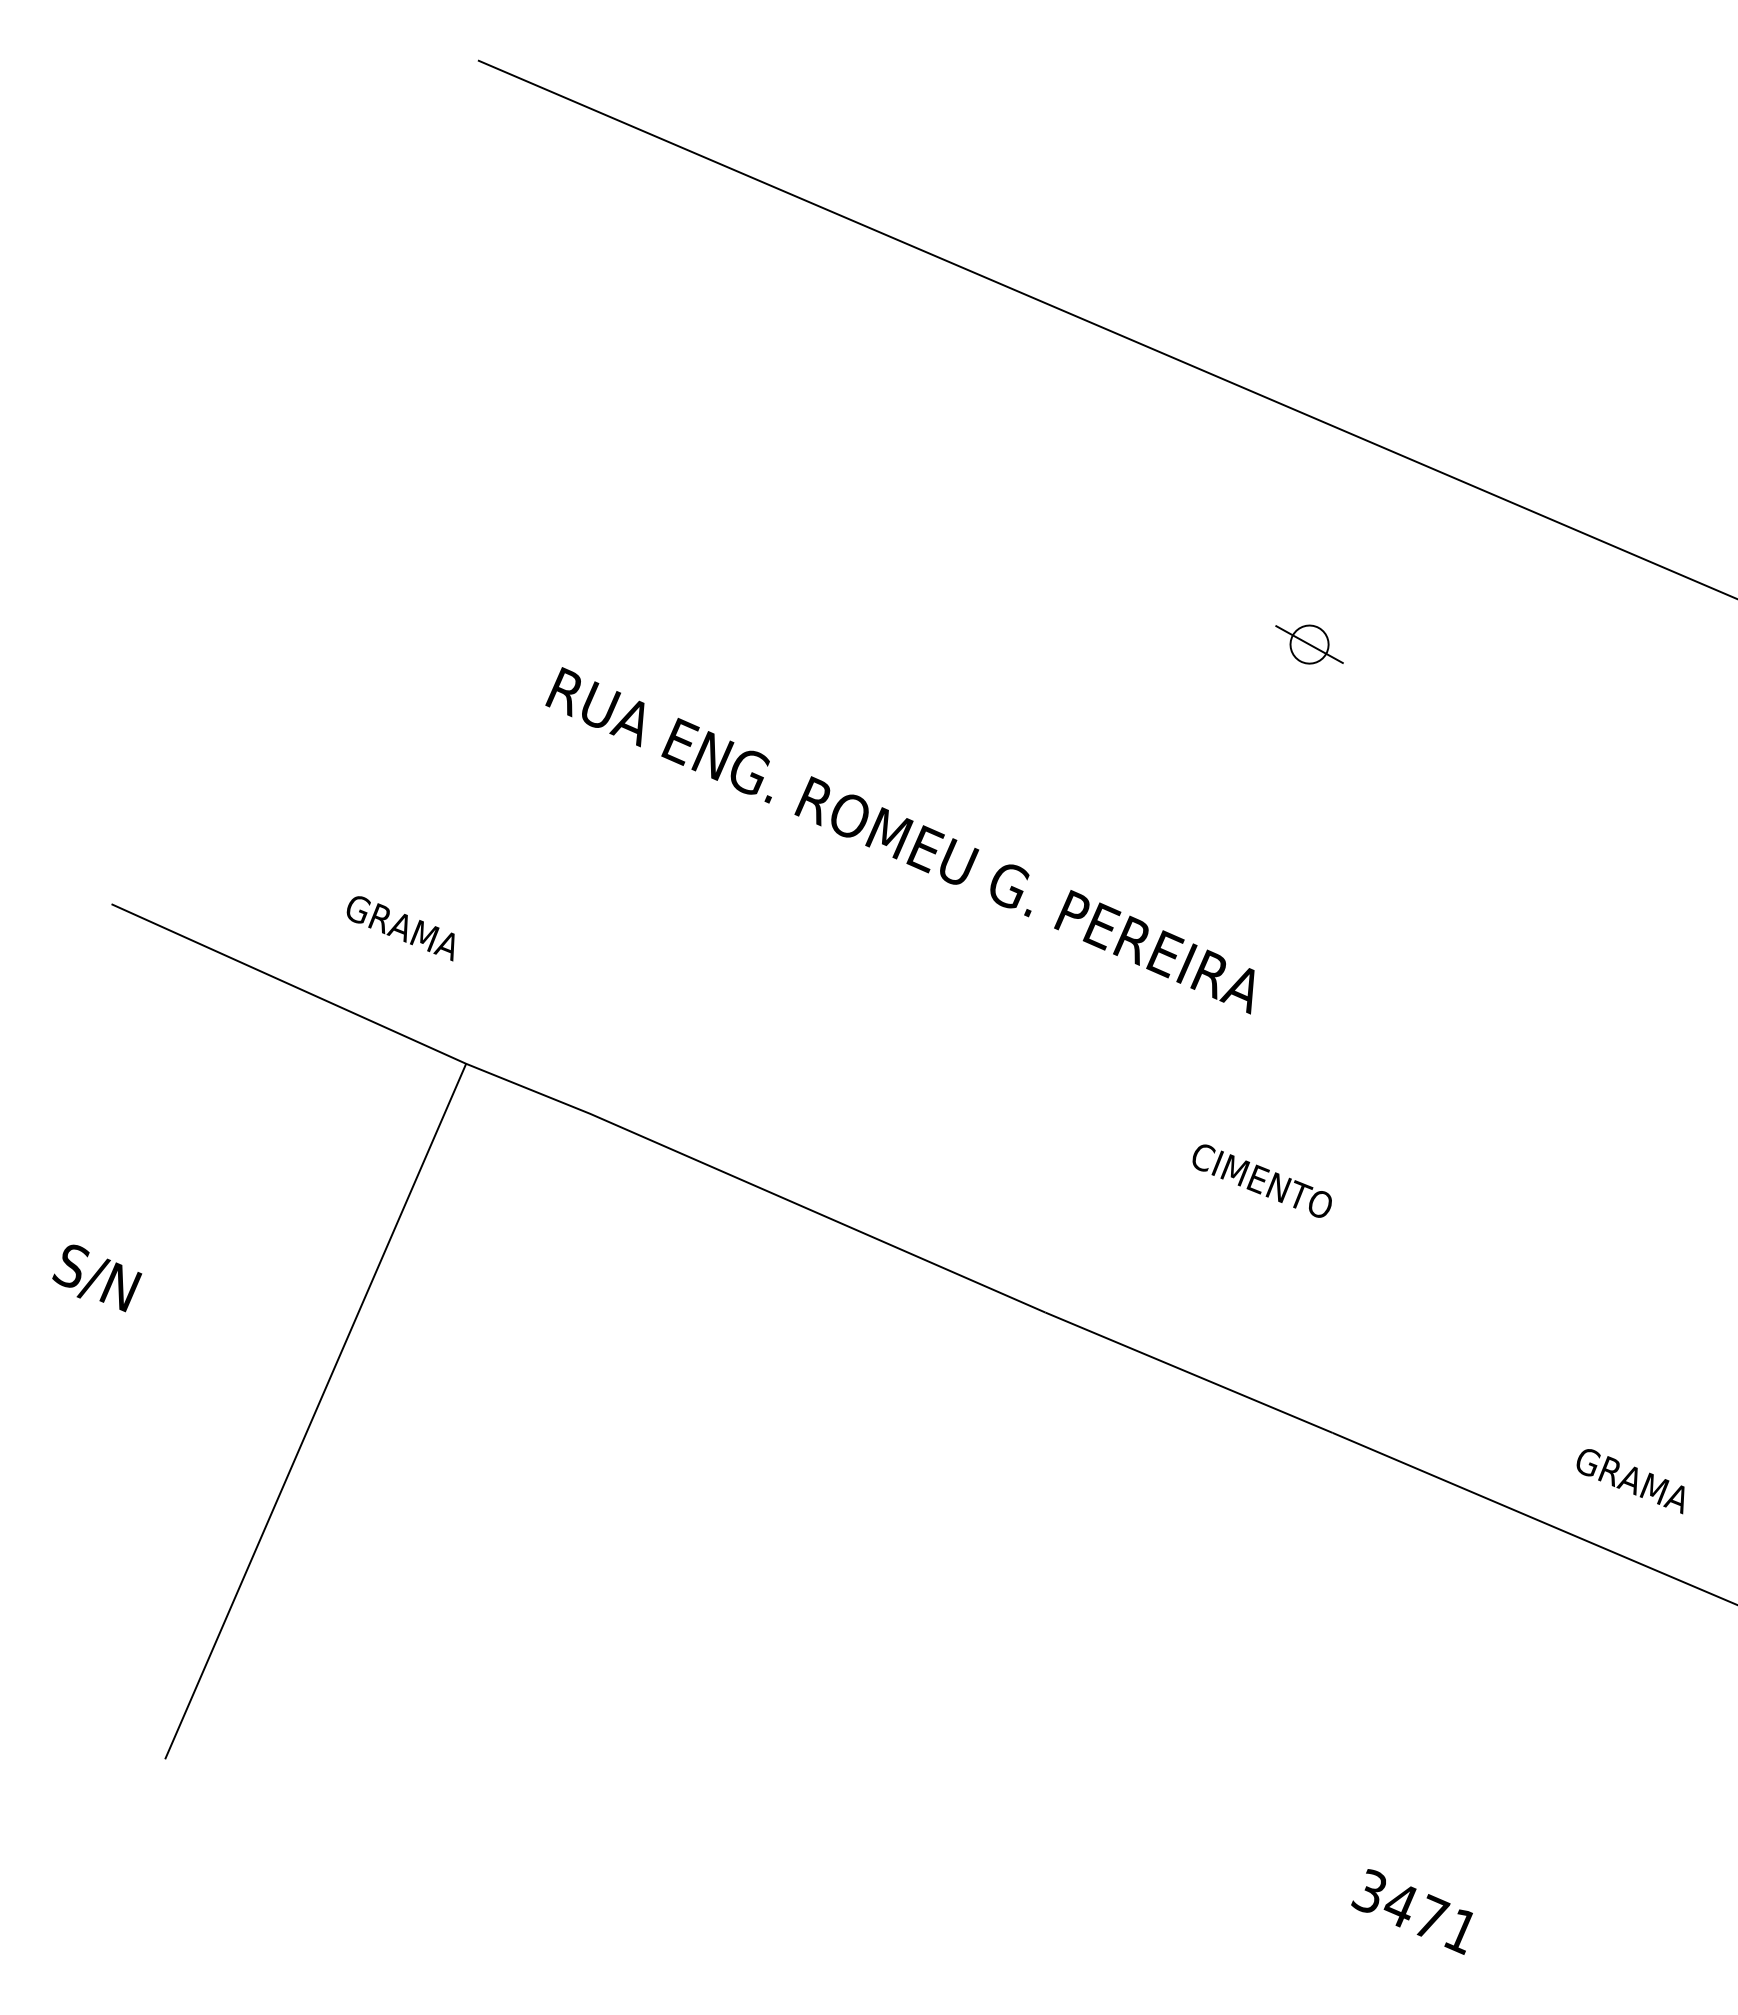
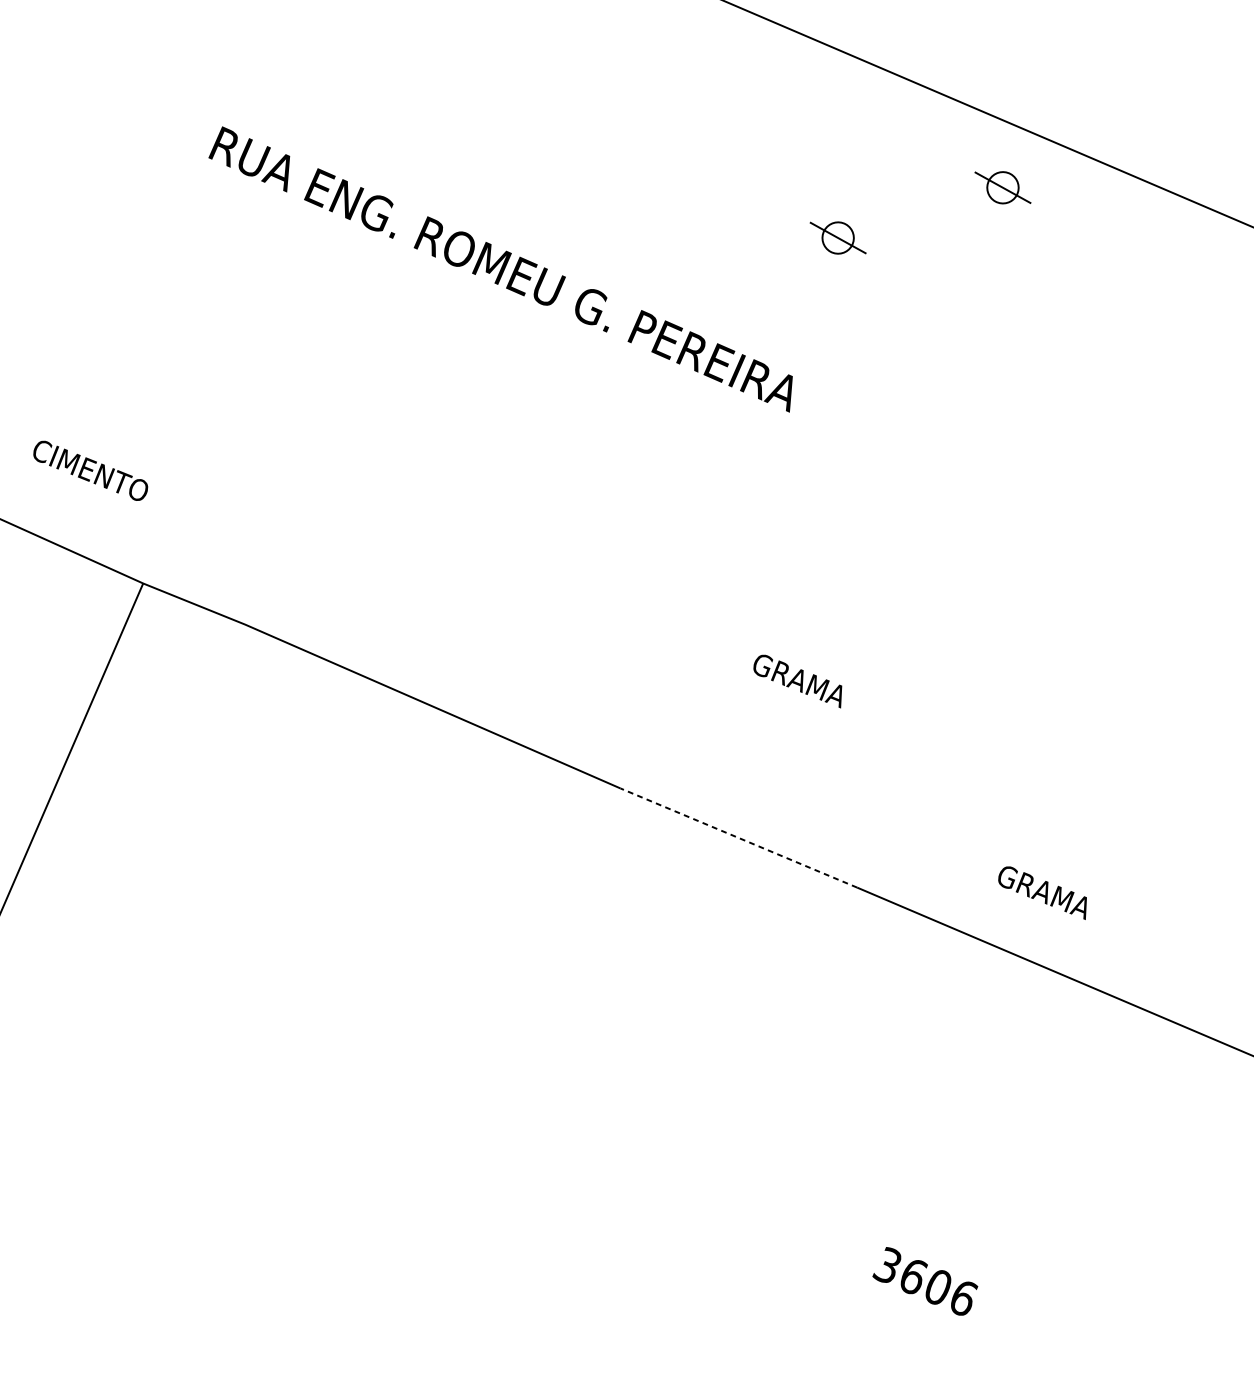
part: (1509, 583) -> (1002, 187), added
text: (899, 840) -> (500, 269), moved
text: (402, 926) -> (90, 470), GRAMA -> CIMENTO
text: (1261, 1180) -> (798, 679), CIMENTO -> GRAMA
line: (1189, 1372) -> (739, 837), solid -> dashed
text: (1630, 1481) -> (1042, 893), moved
text: (1431, 1919) -> (938, 1288), 3471 -> 3606

